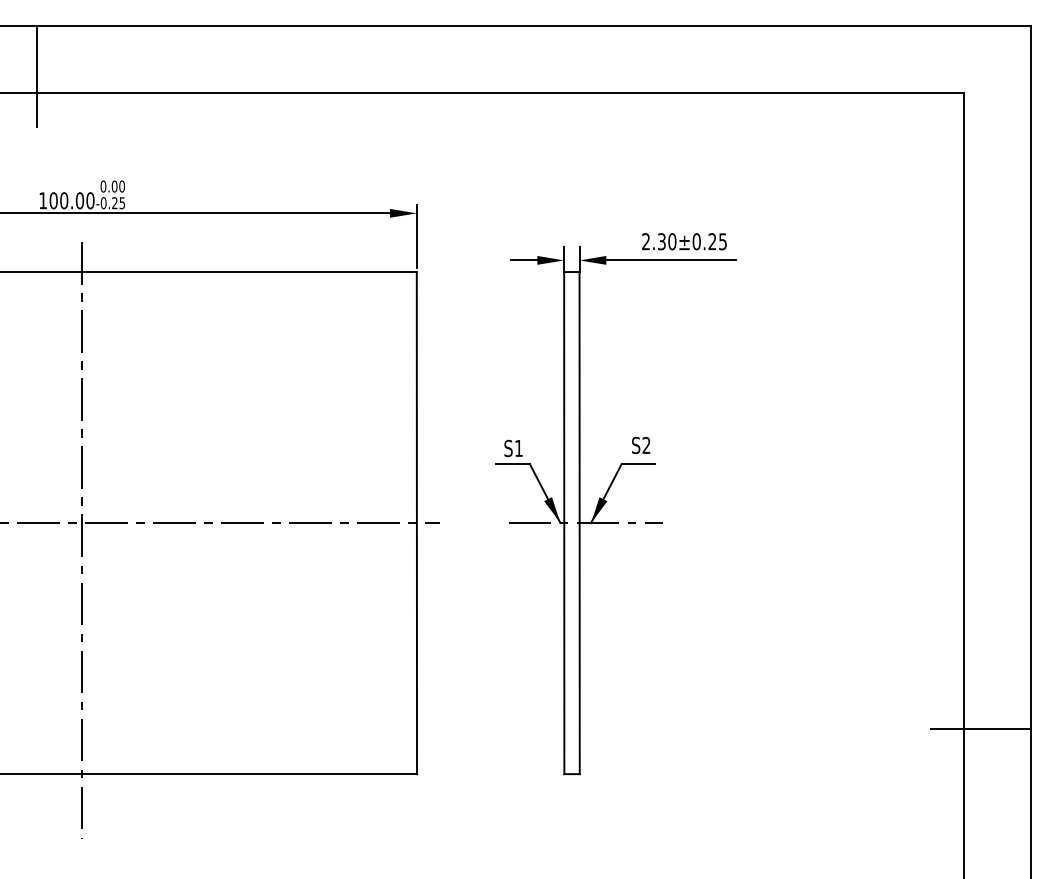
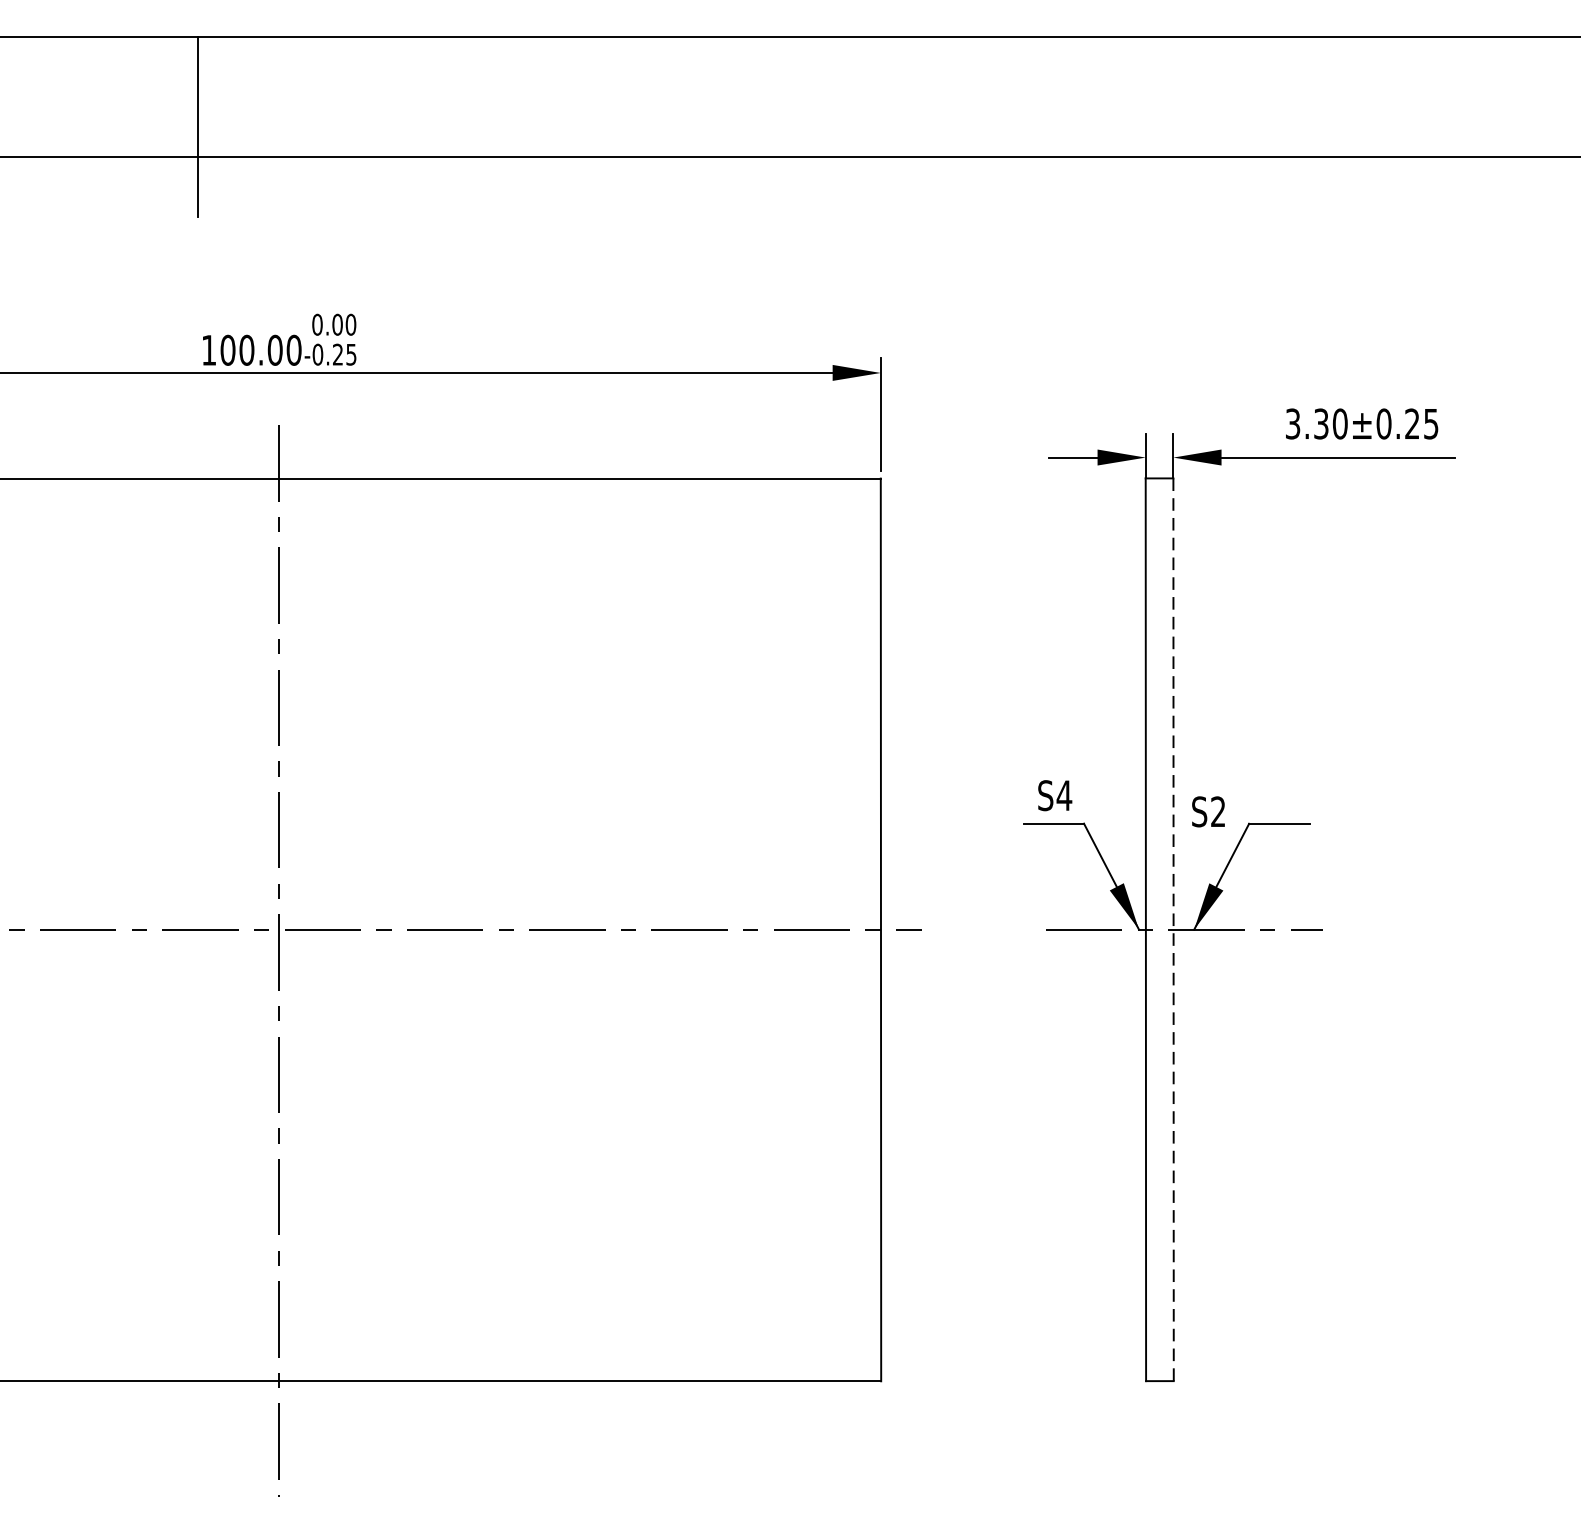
text: (645, 241) -> (1291, 423), 2.30±0.25 -> 3.30±0.25
text: (641, 445) -> (1209, 811), moved
text: (518, 448) -> (1063, 795), S1 -> S4
line: (579, 523) -> (1173, 930), solid -> dashed

